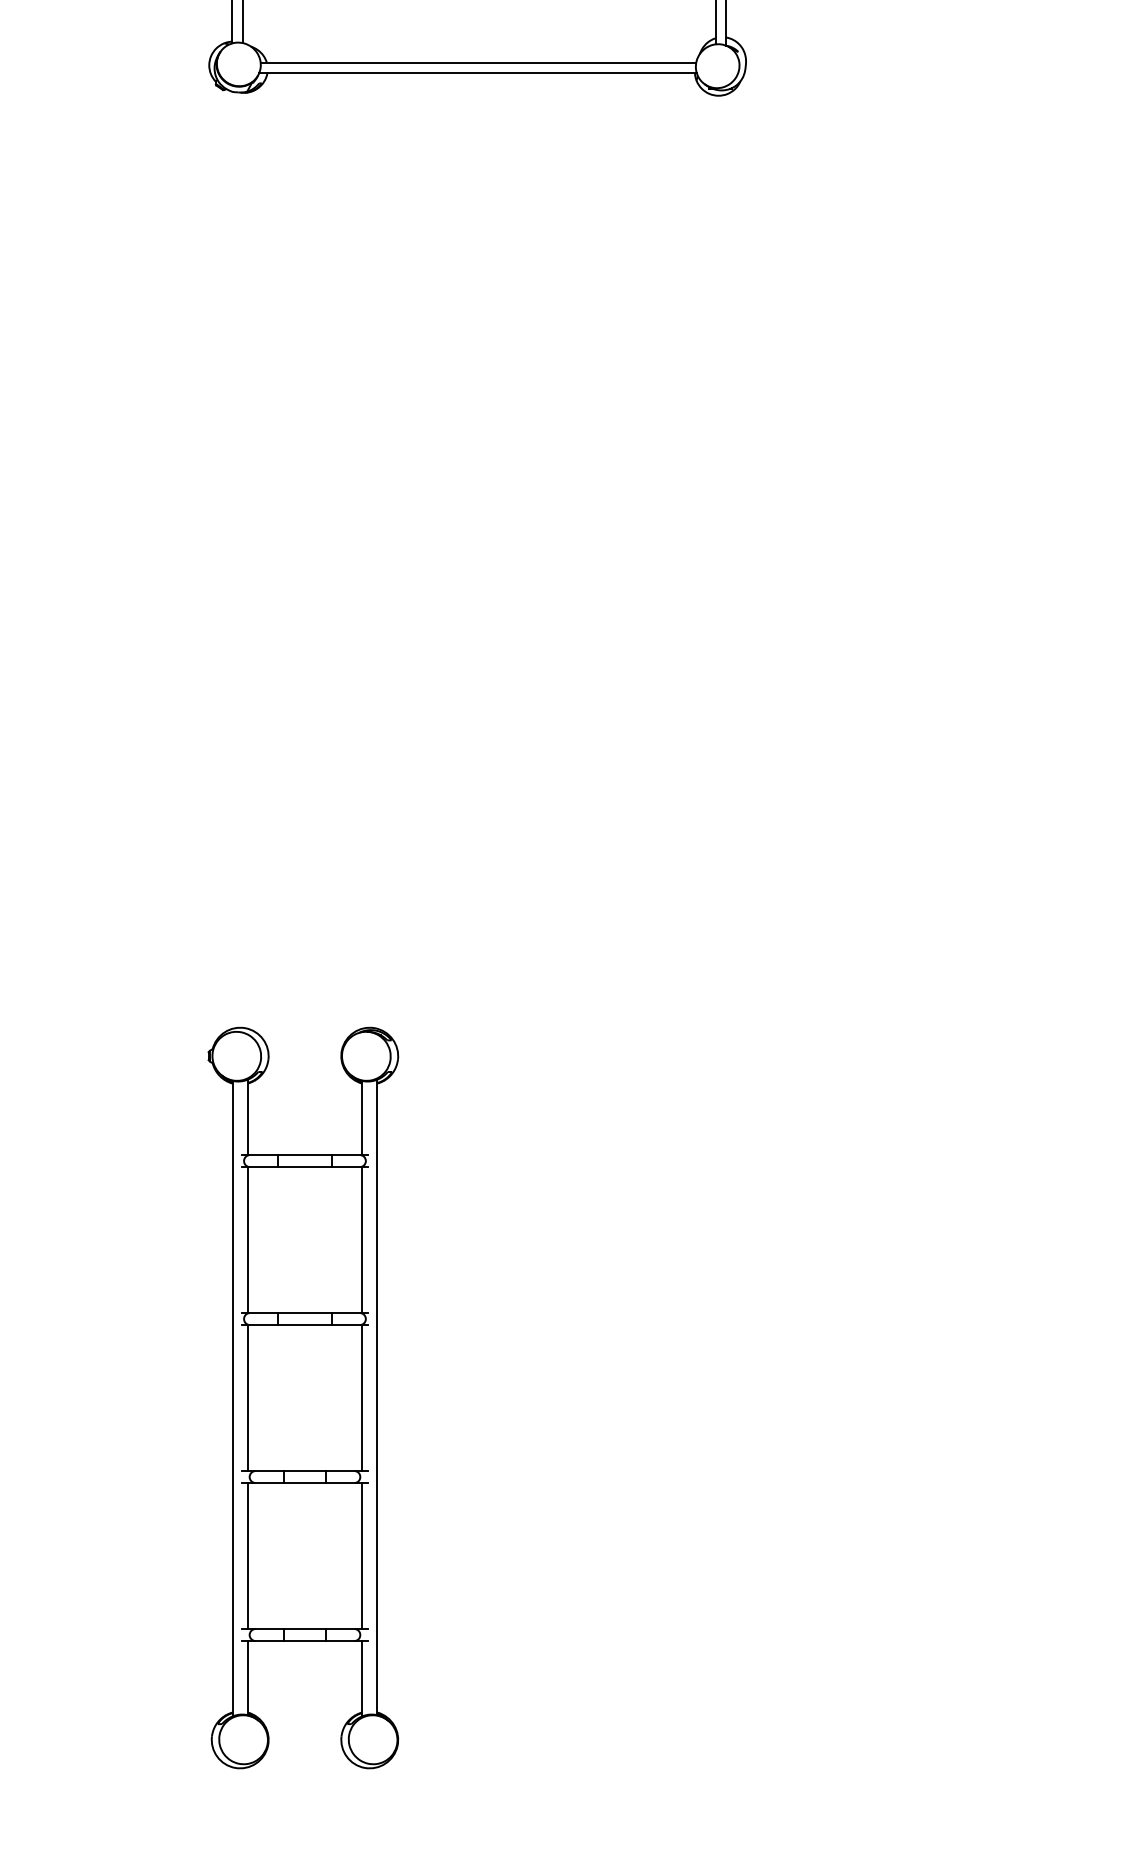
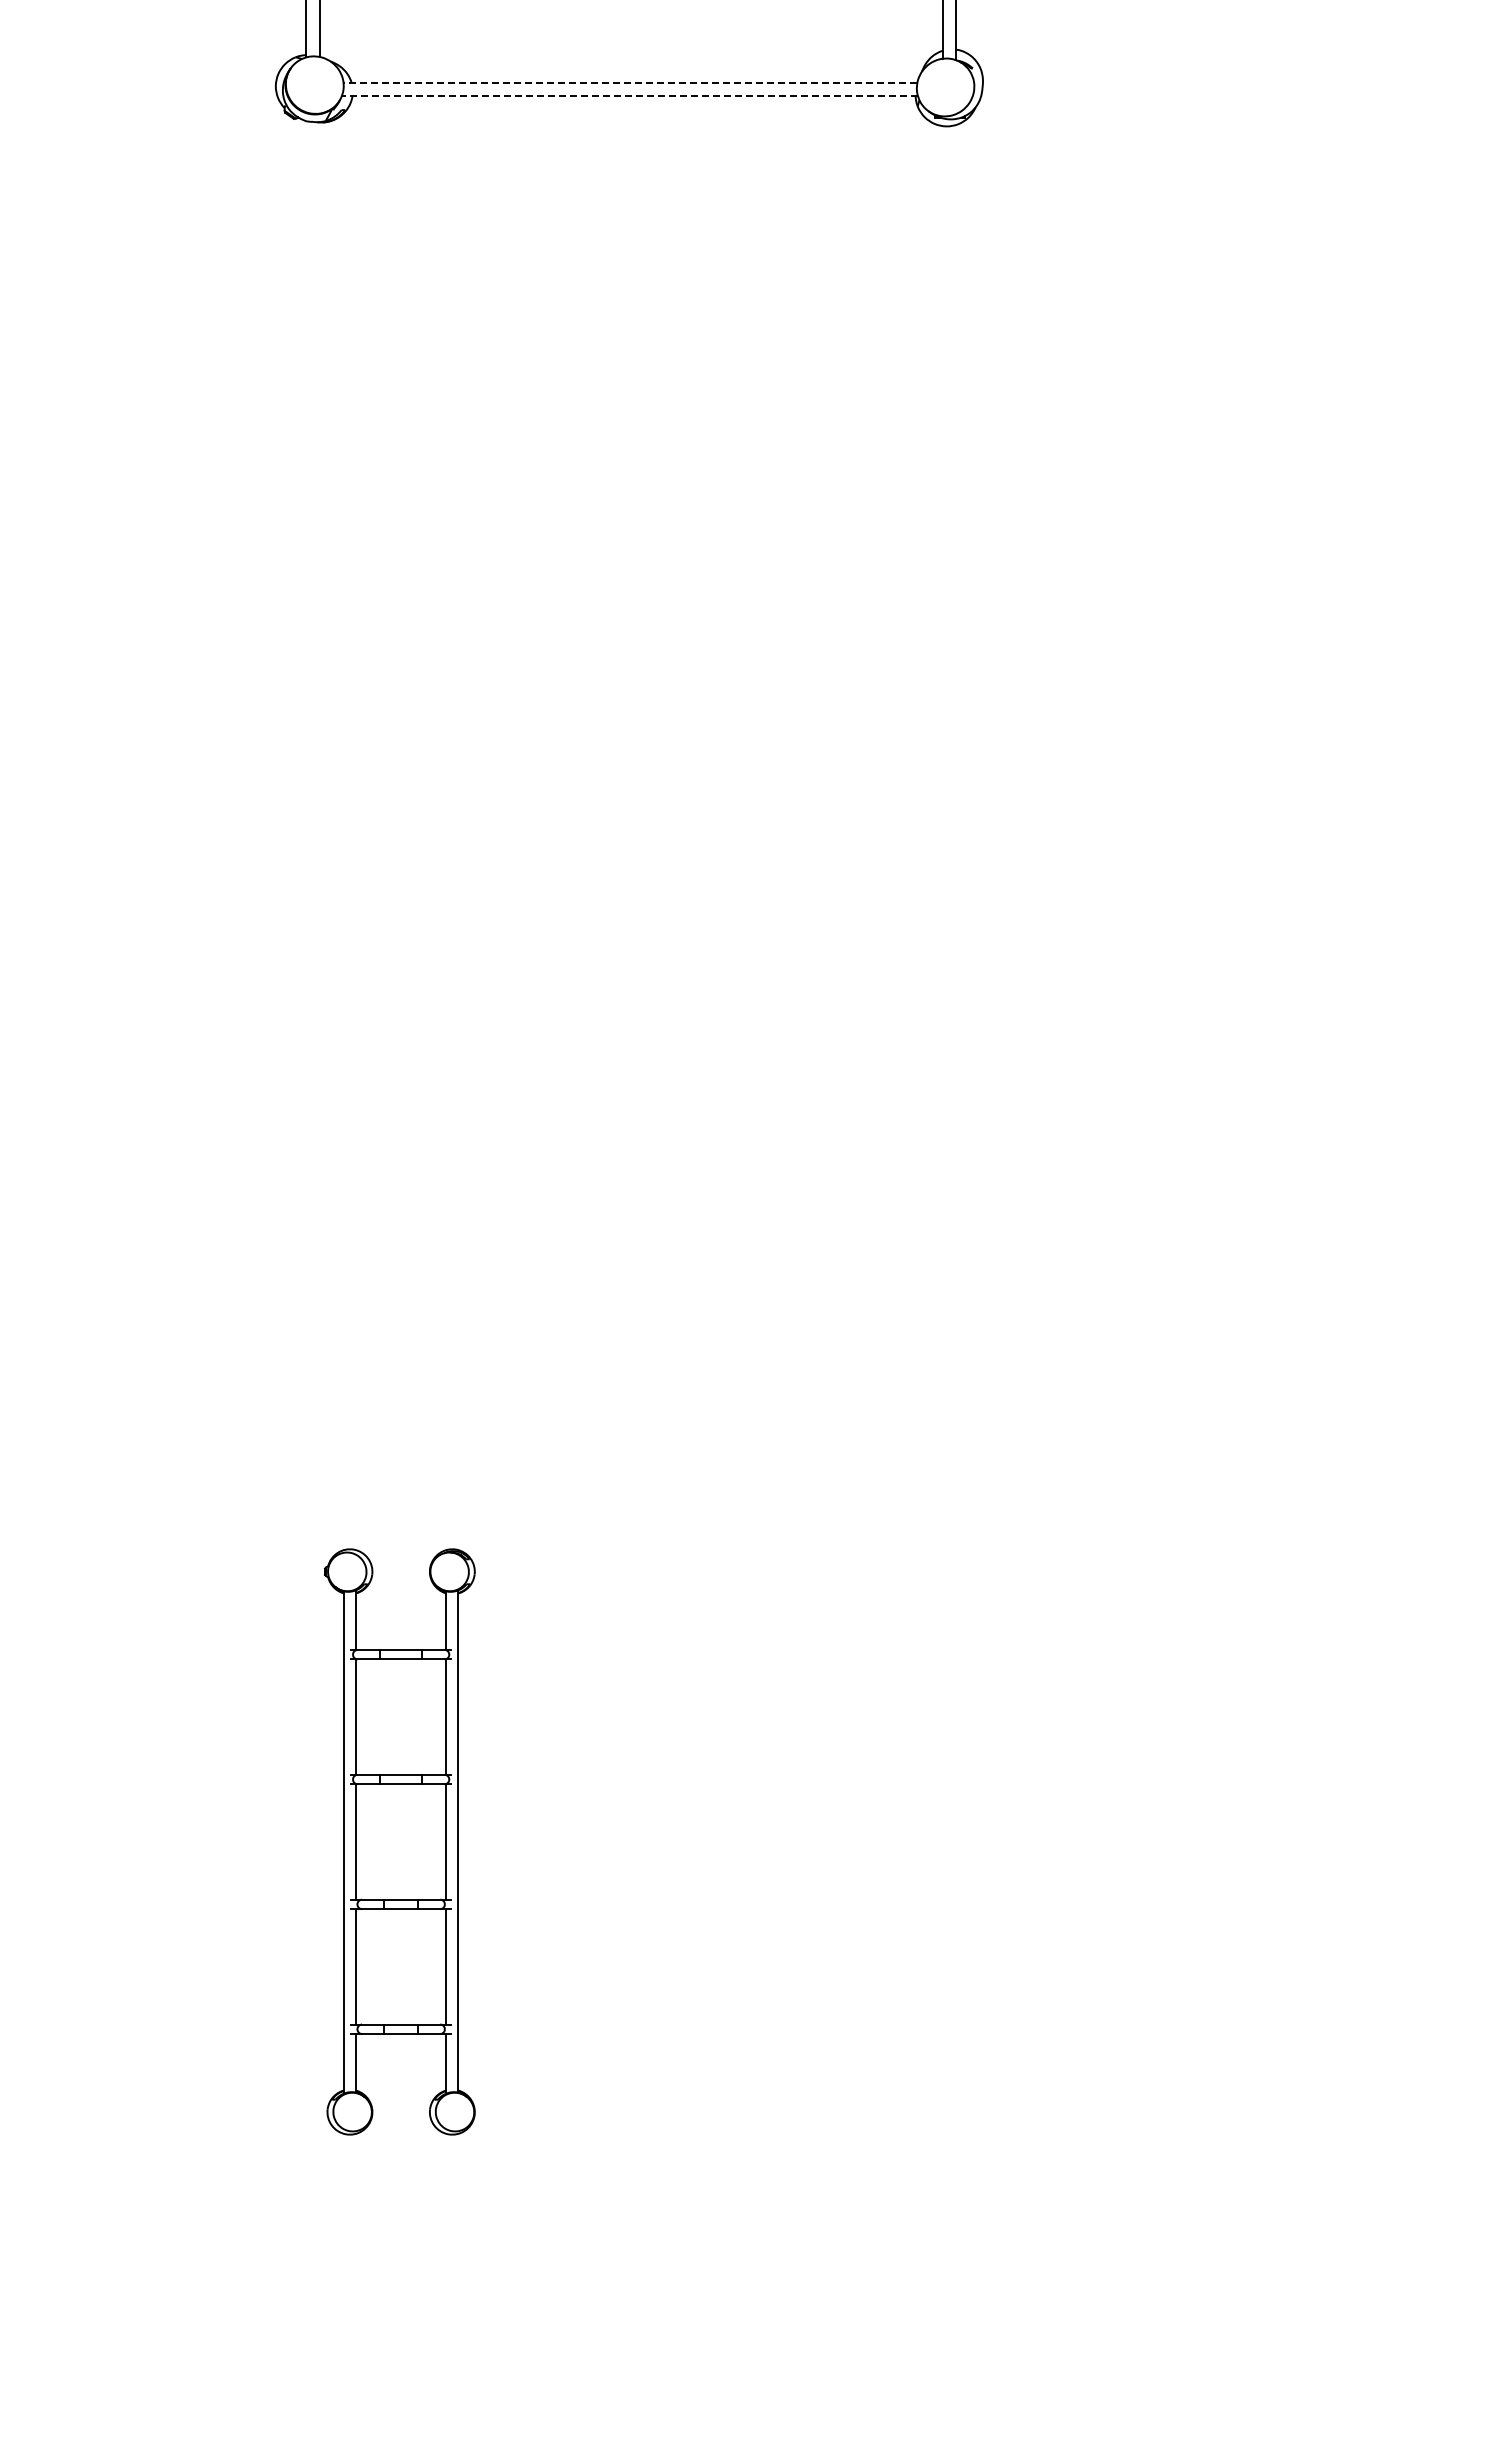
line: (478, 62) -> (630, 82), solid -> dashed
line: (477, 72) -> (629, 95), solid -> dashed
part: (303, 1397) -> (399, 1841), size x0.6

